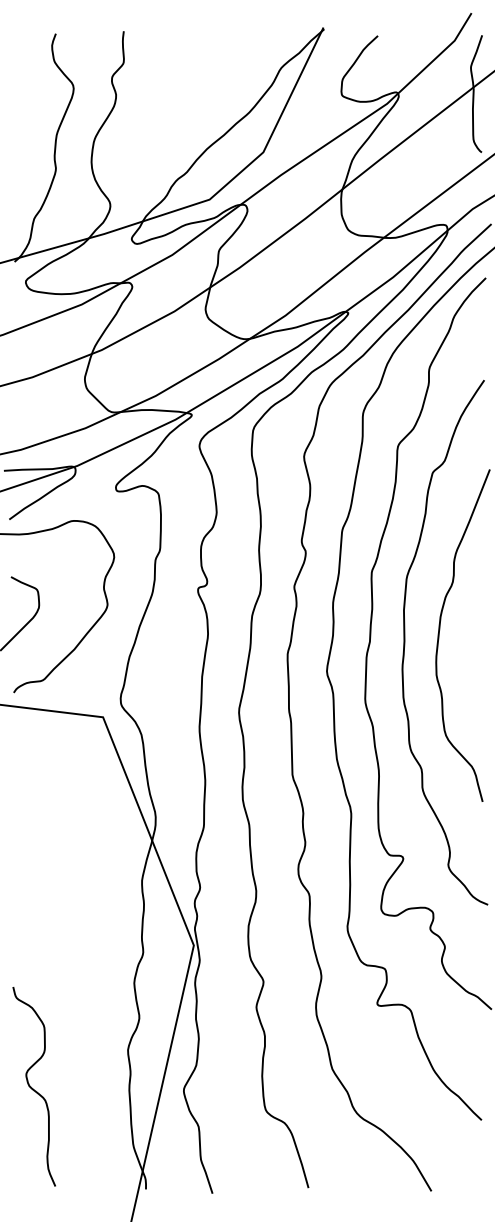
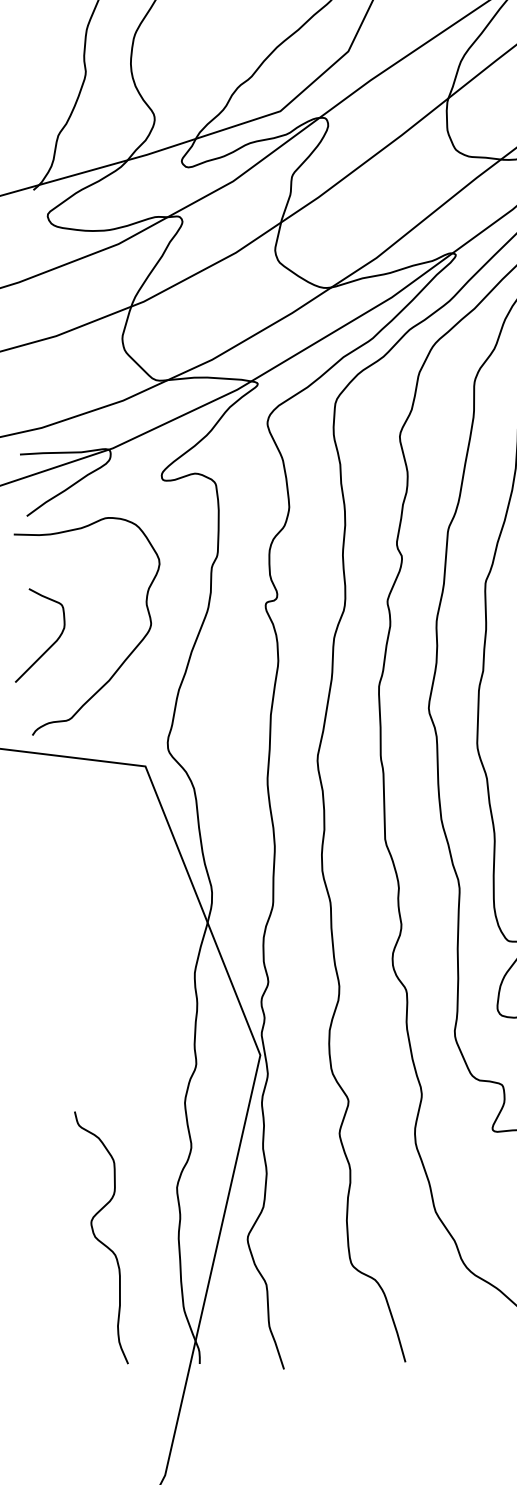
curve: (32, 1087) -> (99, 1238), moved

